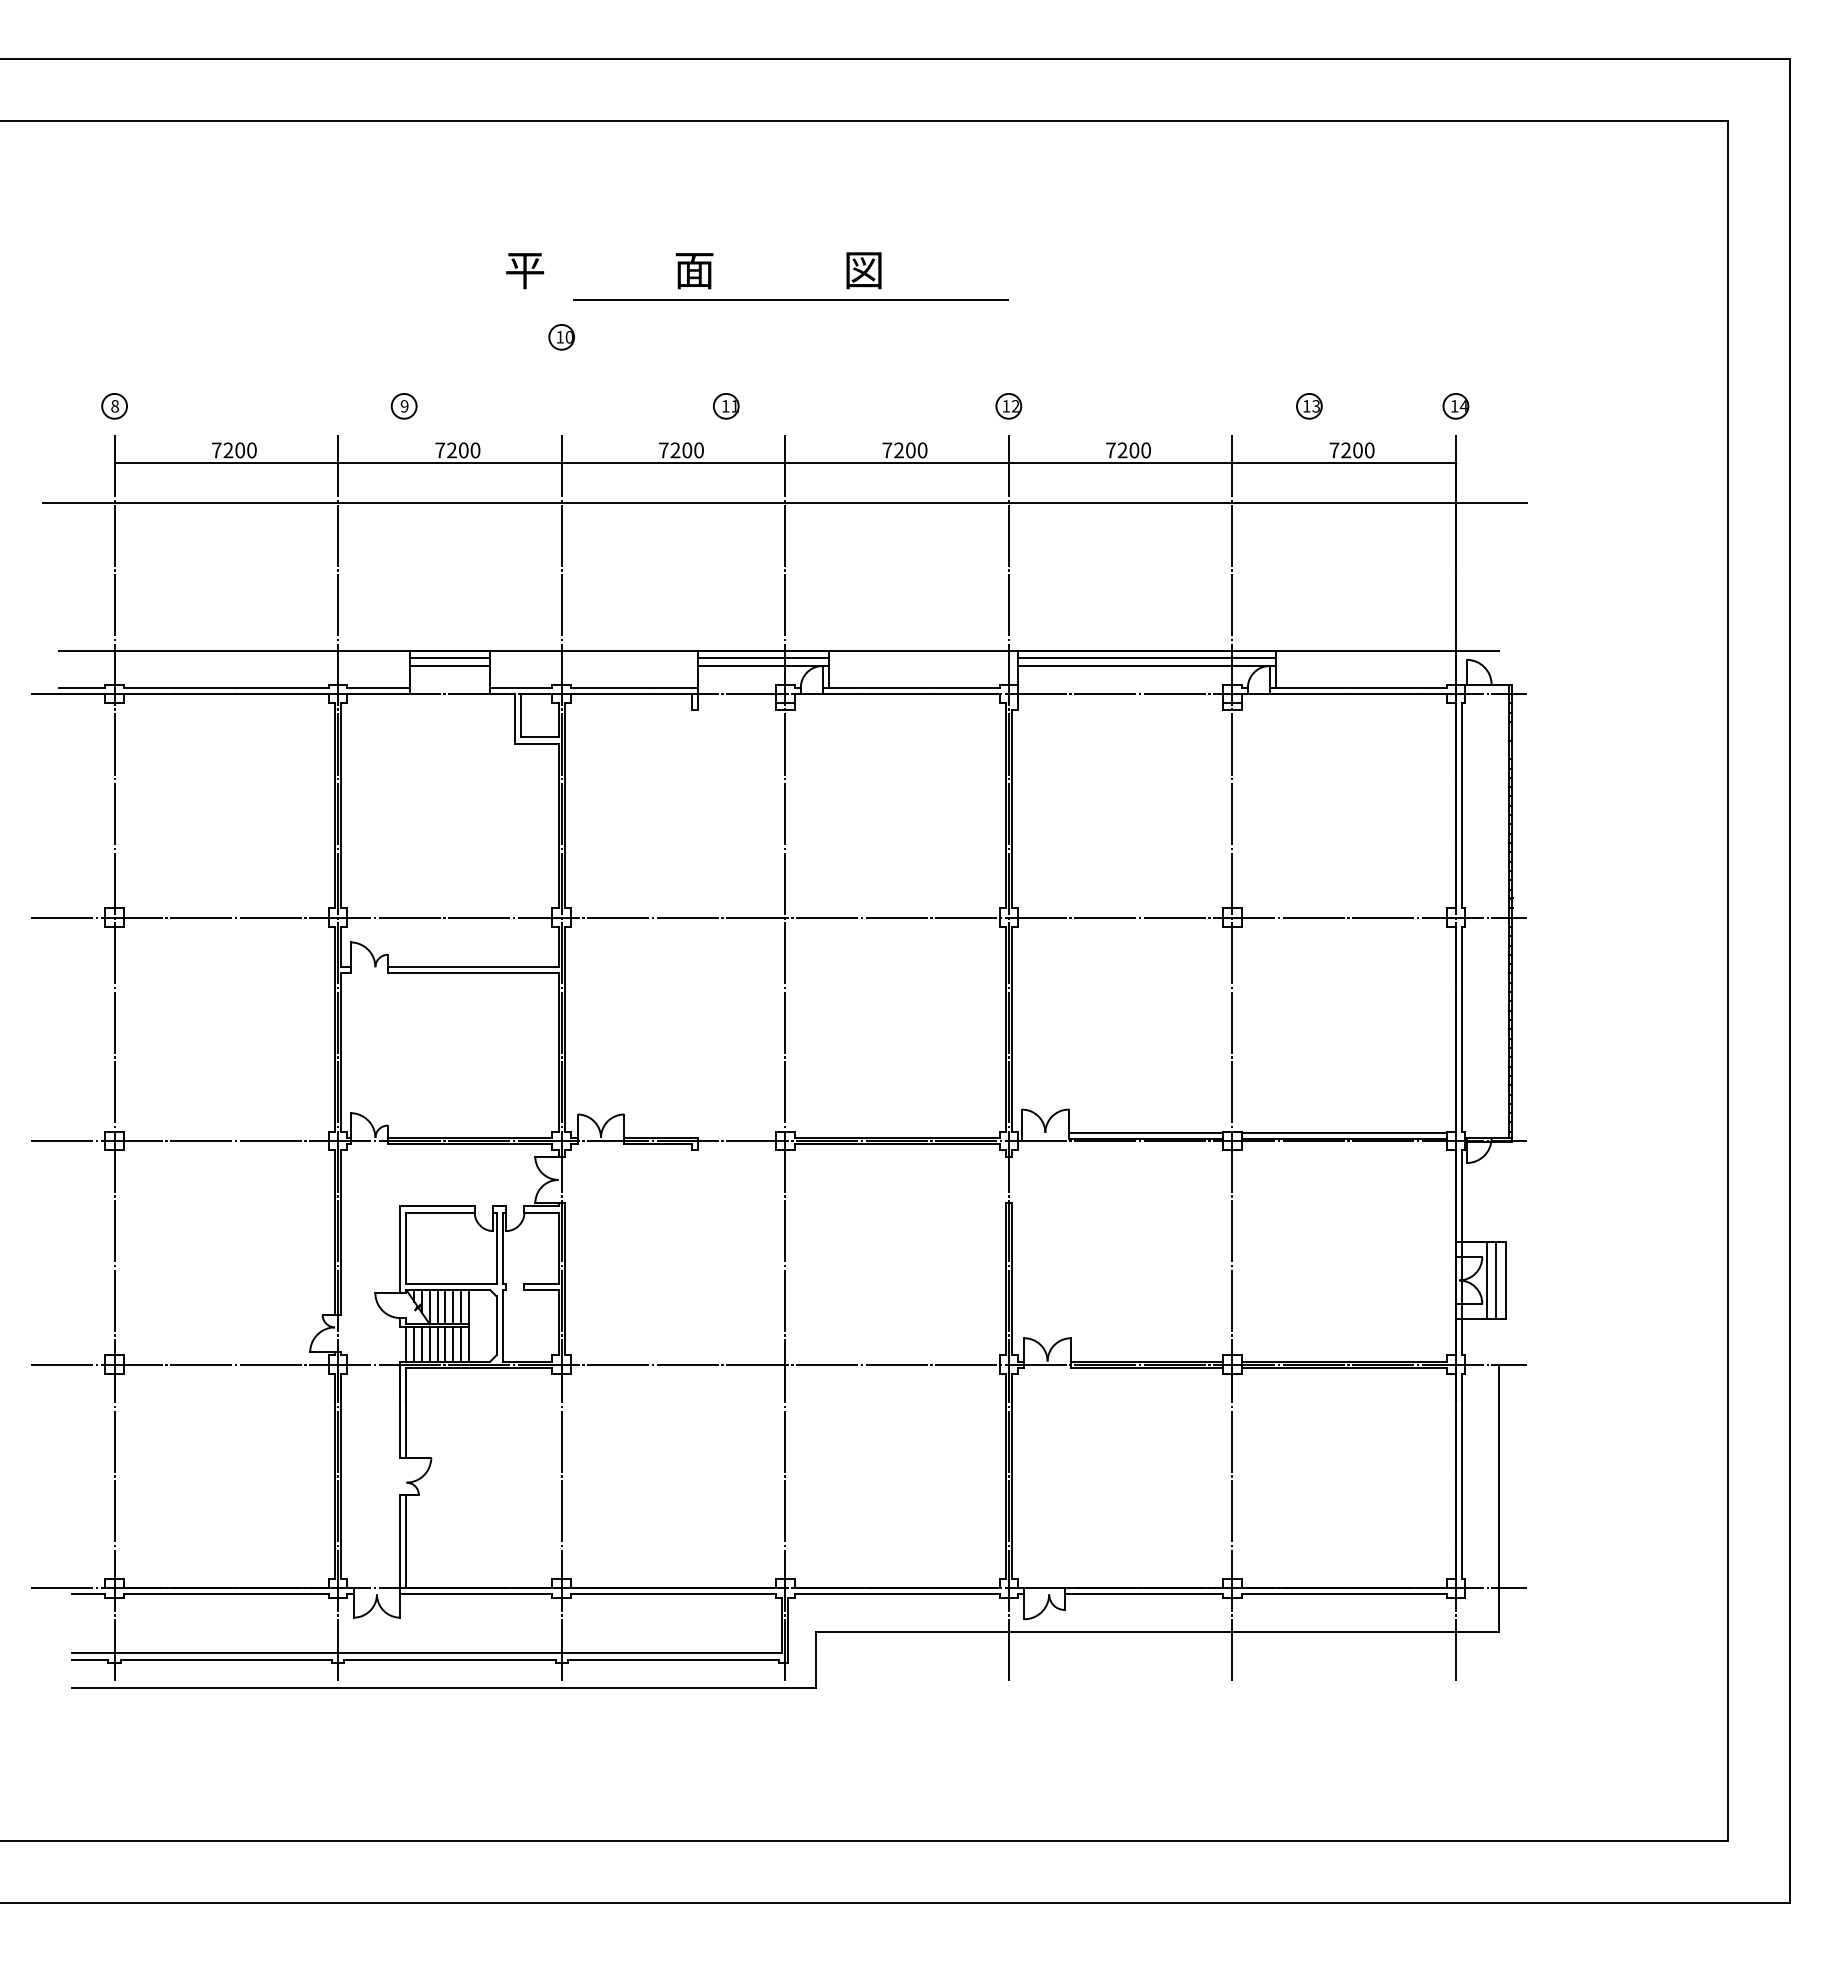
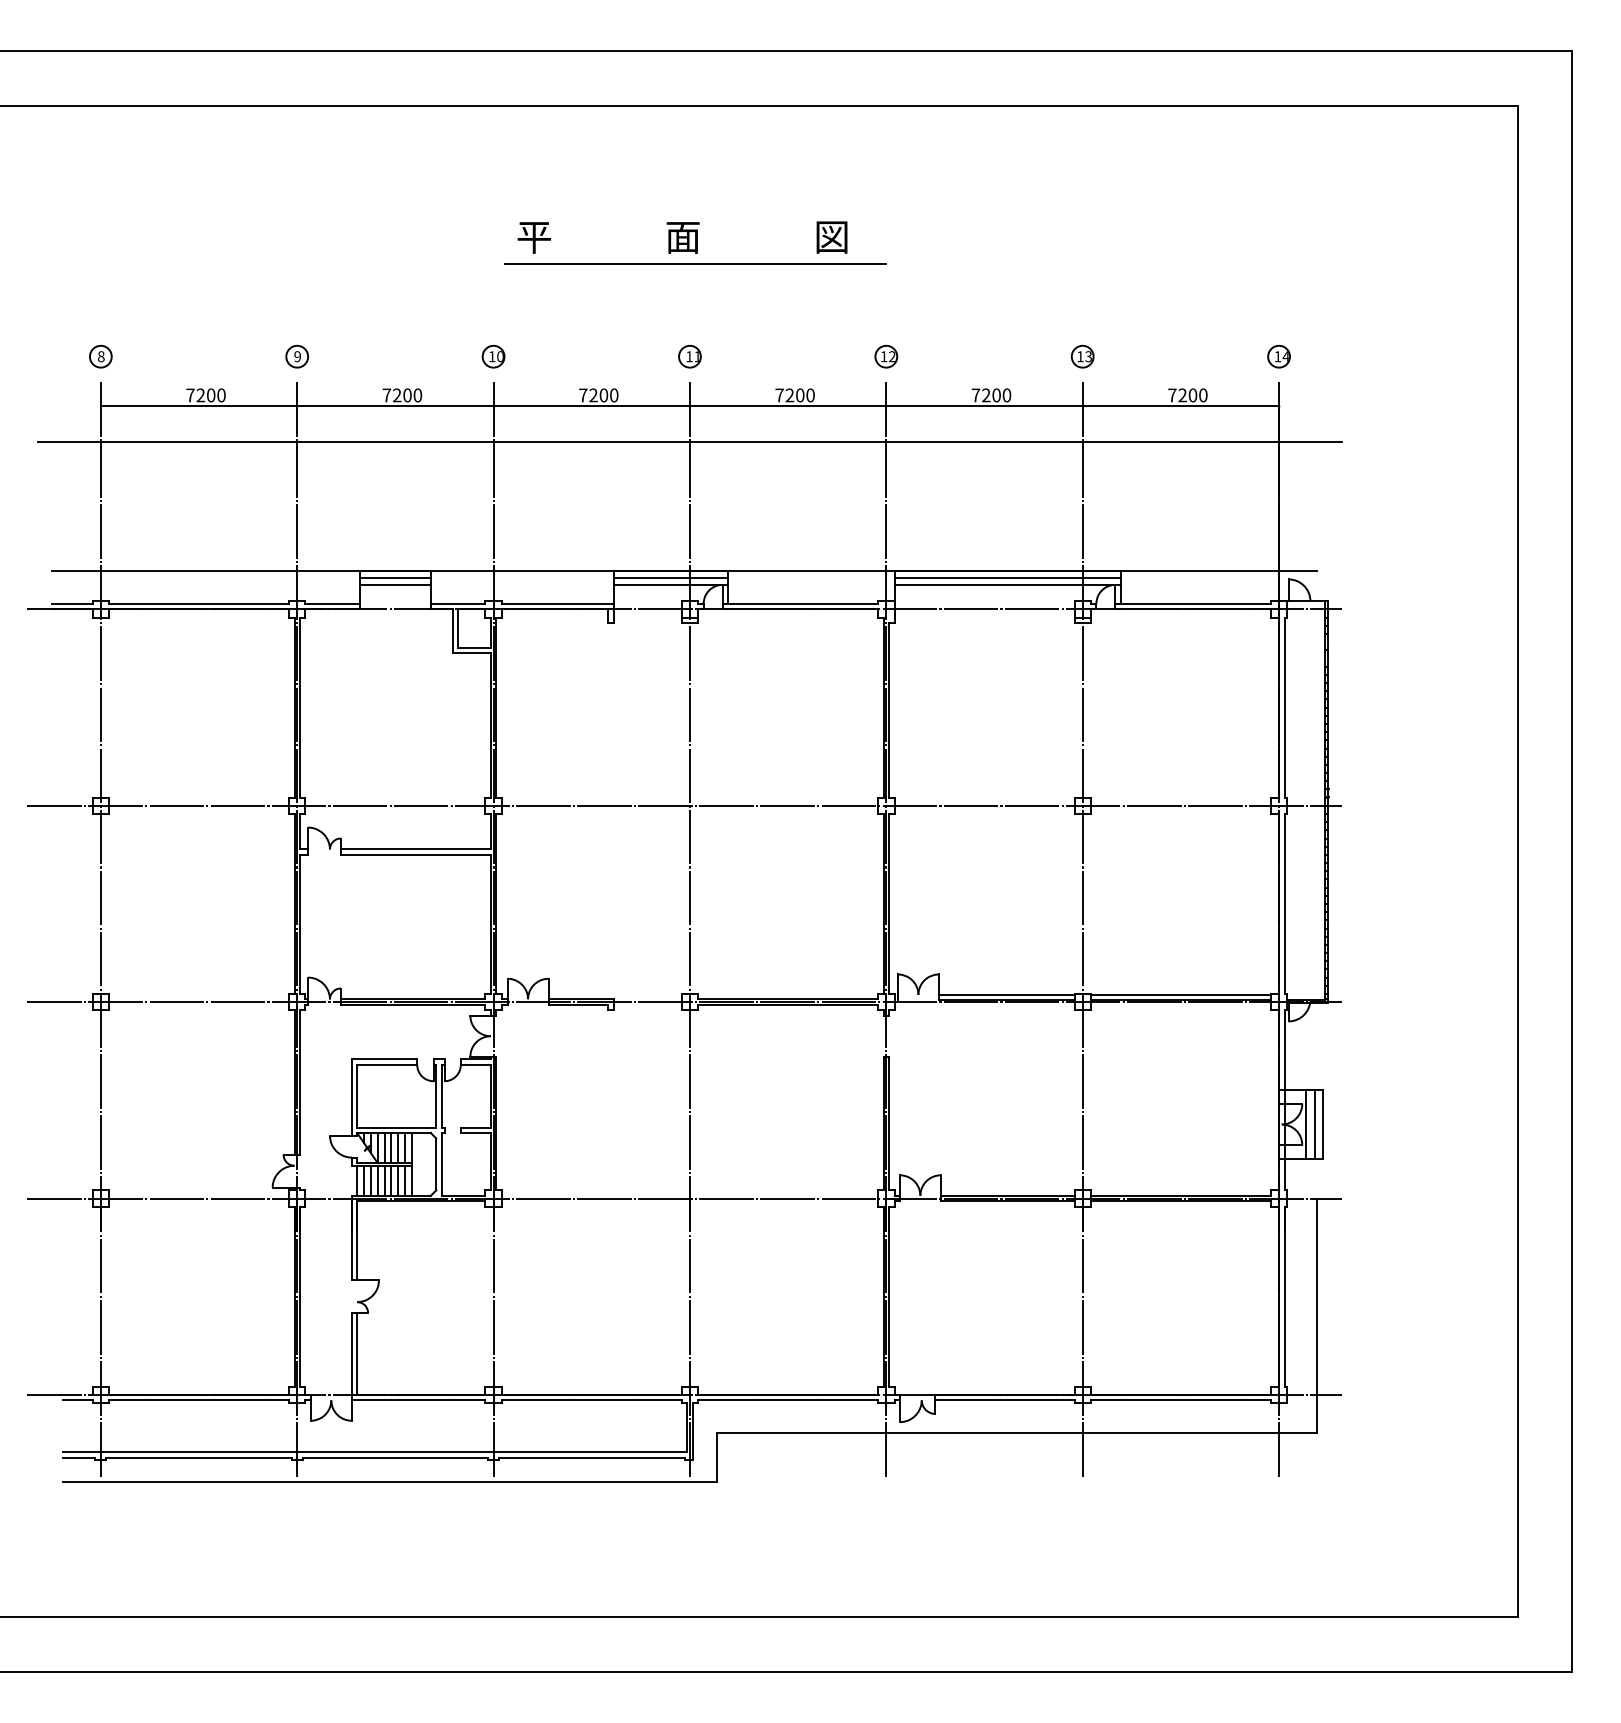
text: (693, 270) -> (682, 237), moved
part: (561, 337) -> (493, 356), moved
part: (403, 406) -> (296, 356), moved
part: (726, 406) -> (690, 356), moved
part: (1309, 406) -> (1082, 356), moved

